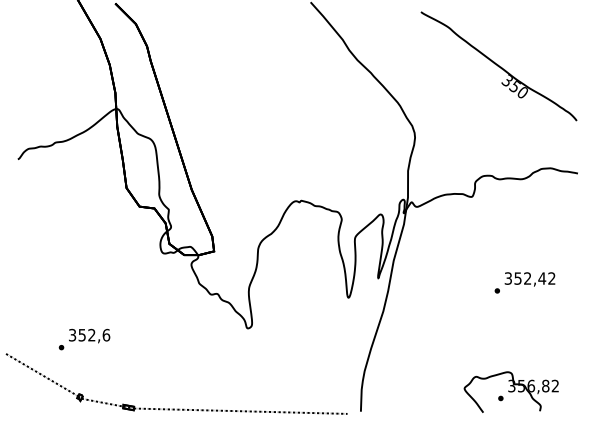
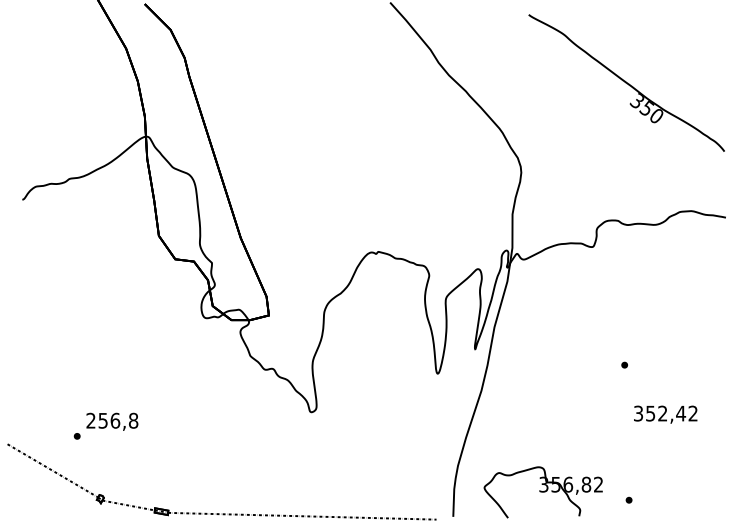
text: (529, 279) -> (665, 414), moved
text: (89, 334) -> (112, 420), 352,6 -> 256,8
part: (510, 392) -> (542, 492), moved

